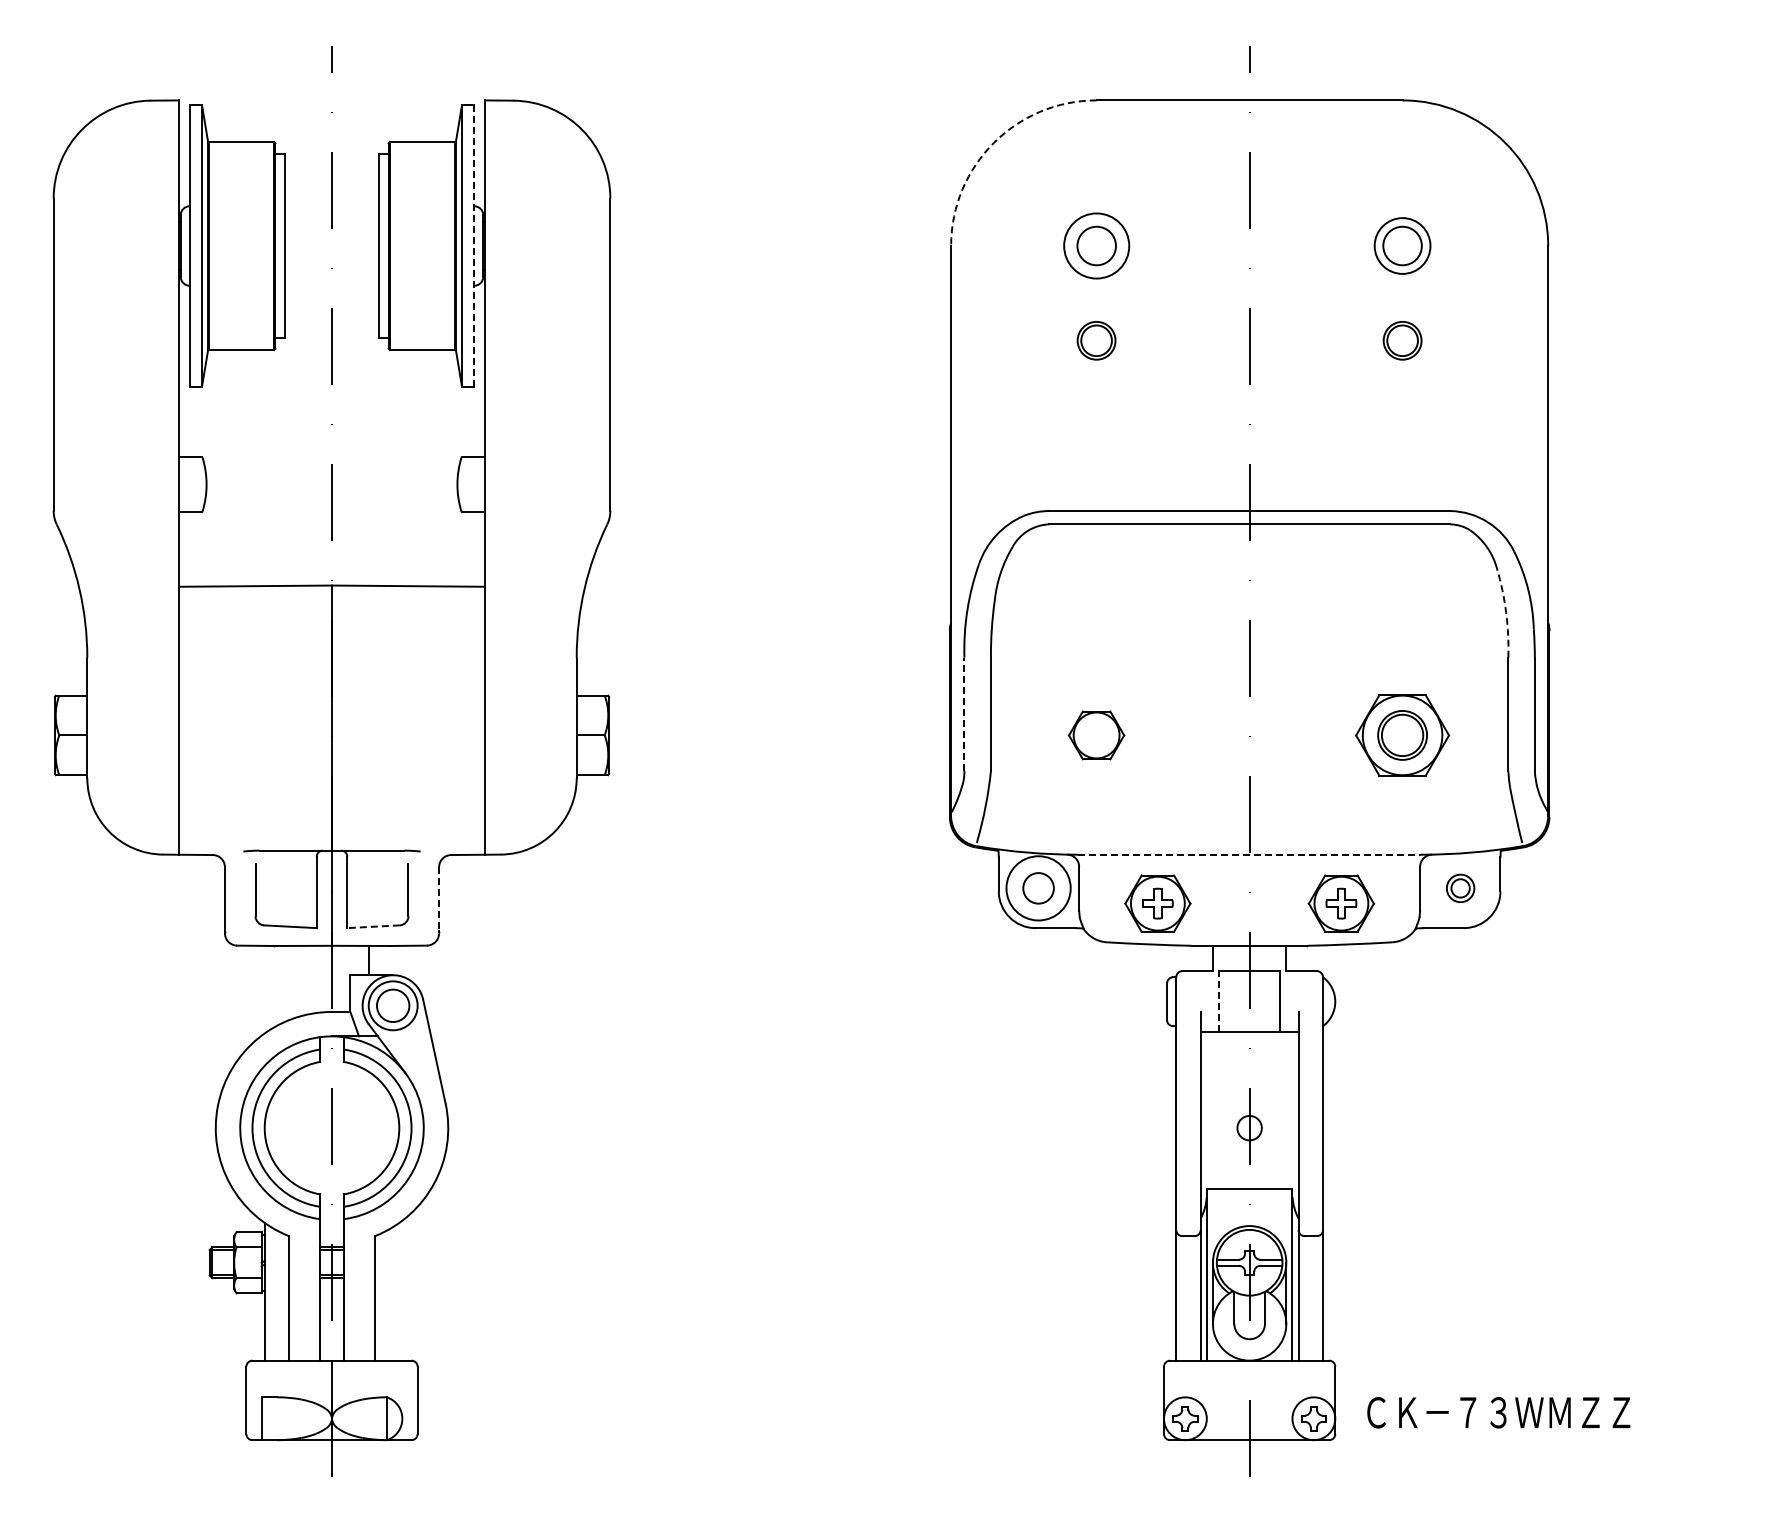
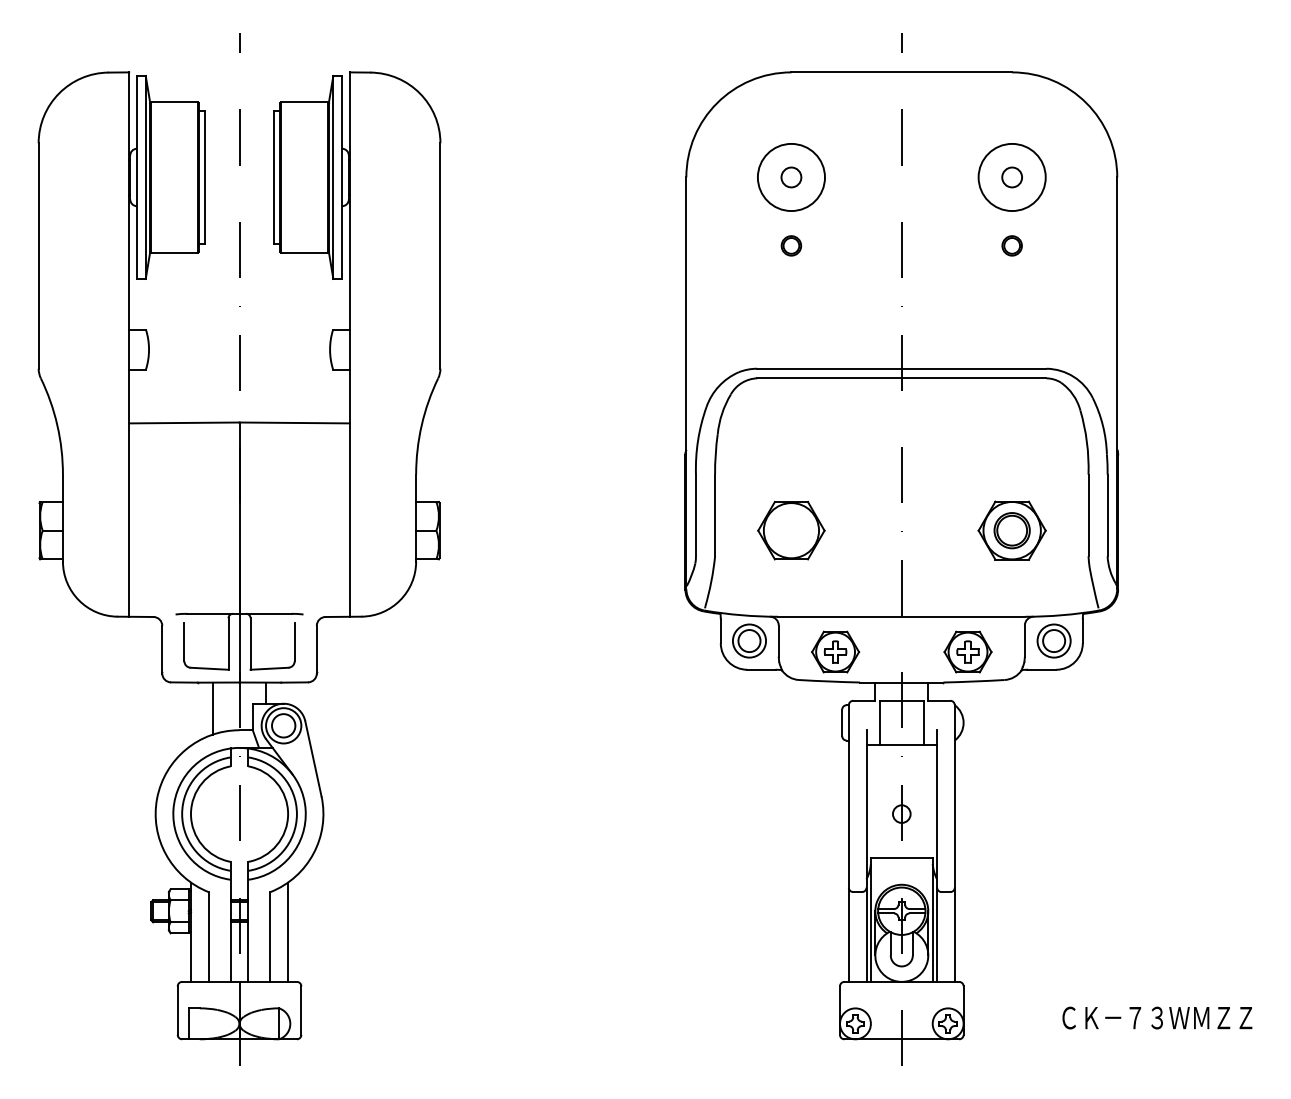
arc: (993, 143) -> (716, 103), dashed -> solid
circle: (1096, 245) -> (791, 177), size x0.71
circle: (1096, 245) -> (791, 177), size x1.43
circle: (1402, 245) -> (1012, 177), size x0.71
circle: (1402, 245) -> (1012, 177), size x1.67
line: (474, 246) -> (342, 177), dashed -> solid
part: (1096, 340) -> (791, 245), size x0.71
part: (1402, 340) -> (1012, 245), size x0.71
arc: (1506, 612) -> (1087, 441), dashed -> solid
line: (964, 714) -> (696, 515), dashed -> solid
part: (1096, 735) -> (791, 530), size x1.67
line: (1250, 854) -> (902, 616), dashed -> solid
circle: (1038, 888) -> (749, 641), size x0.71
part: (1460, 888) -> (1053, 641), size x1.67
line: (439, 900) -> (317, 649), dashed -> solid
line: (373, 926) -> (269, 668), dashed -> solid
line: (295, 981) -> (213, 708), added
line: (1219, 1001) -> (880, 722), dashed -> solid
line: (399, 1291) -> (288, 932), added
text: (1498, 1412) -> (1157, 1017), moved

